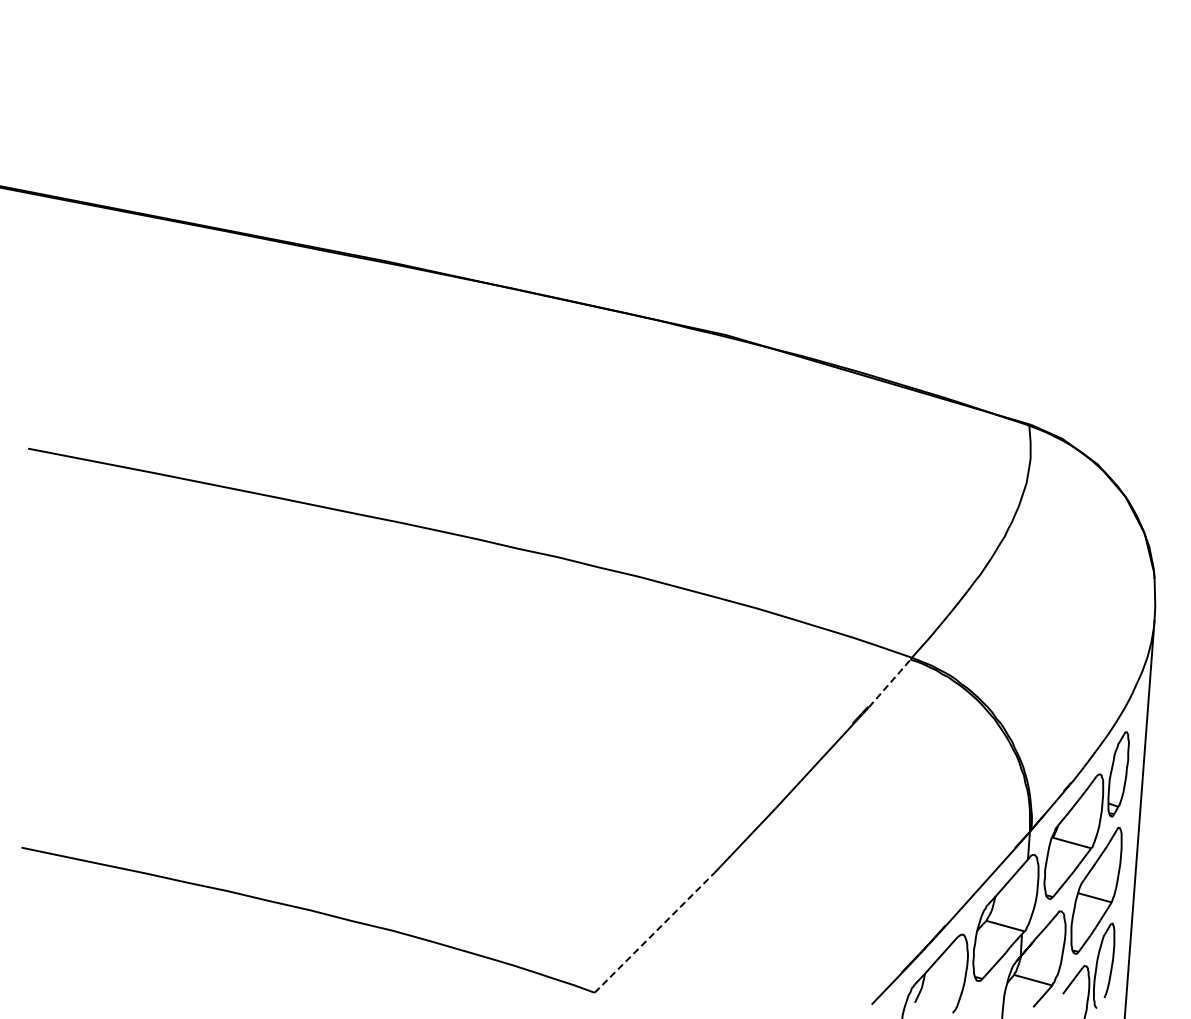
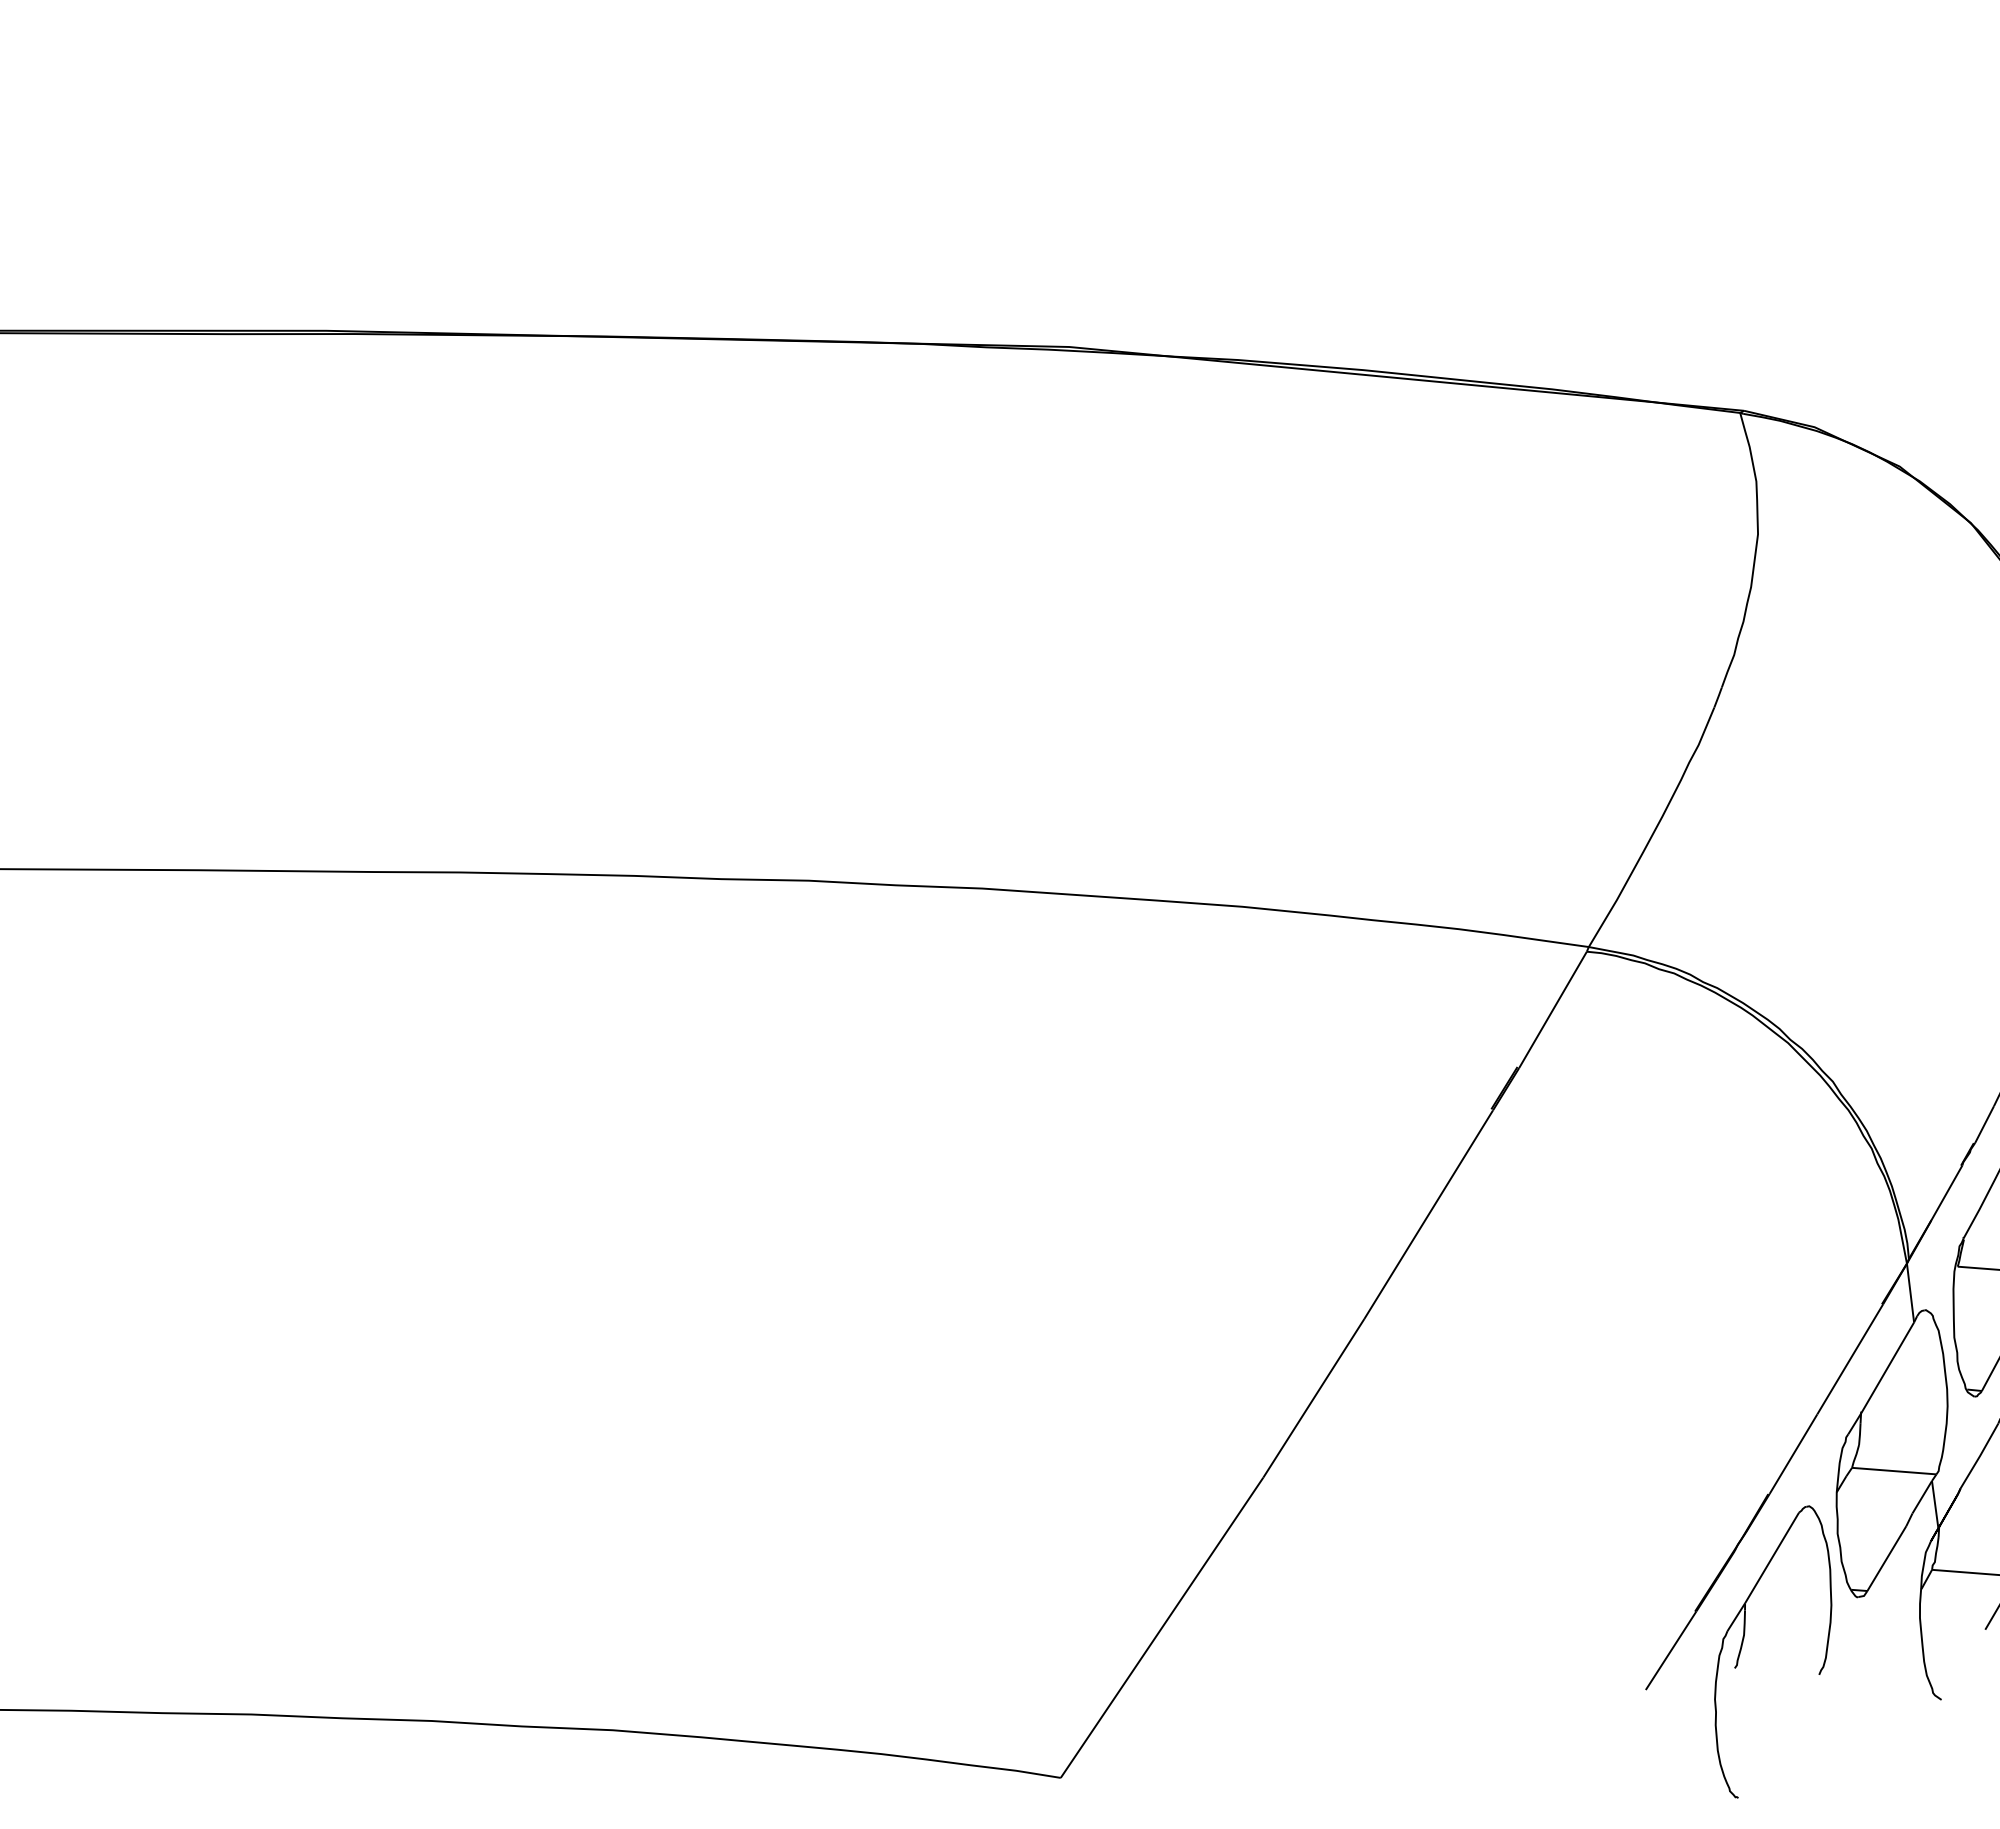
line: (889, 683) -> (1552, 1010), dashed -> solid
line: (654, 932) -> (1161, 1627), dashed -> solid

